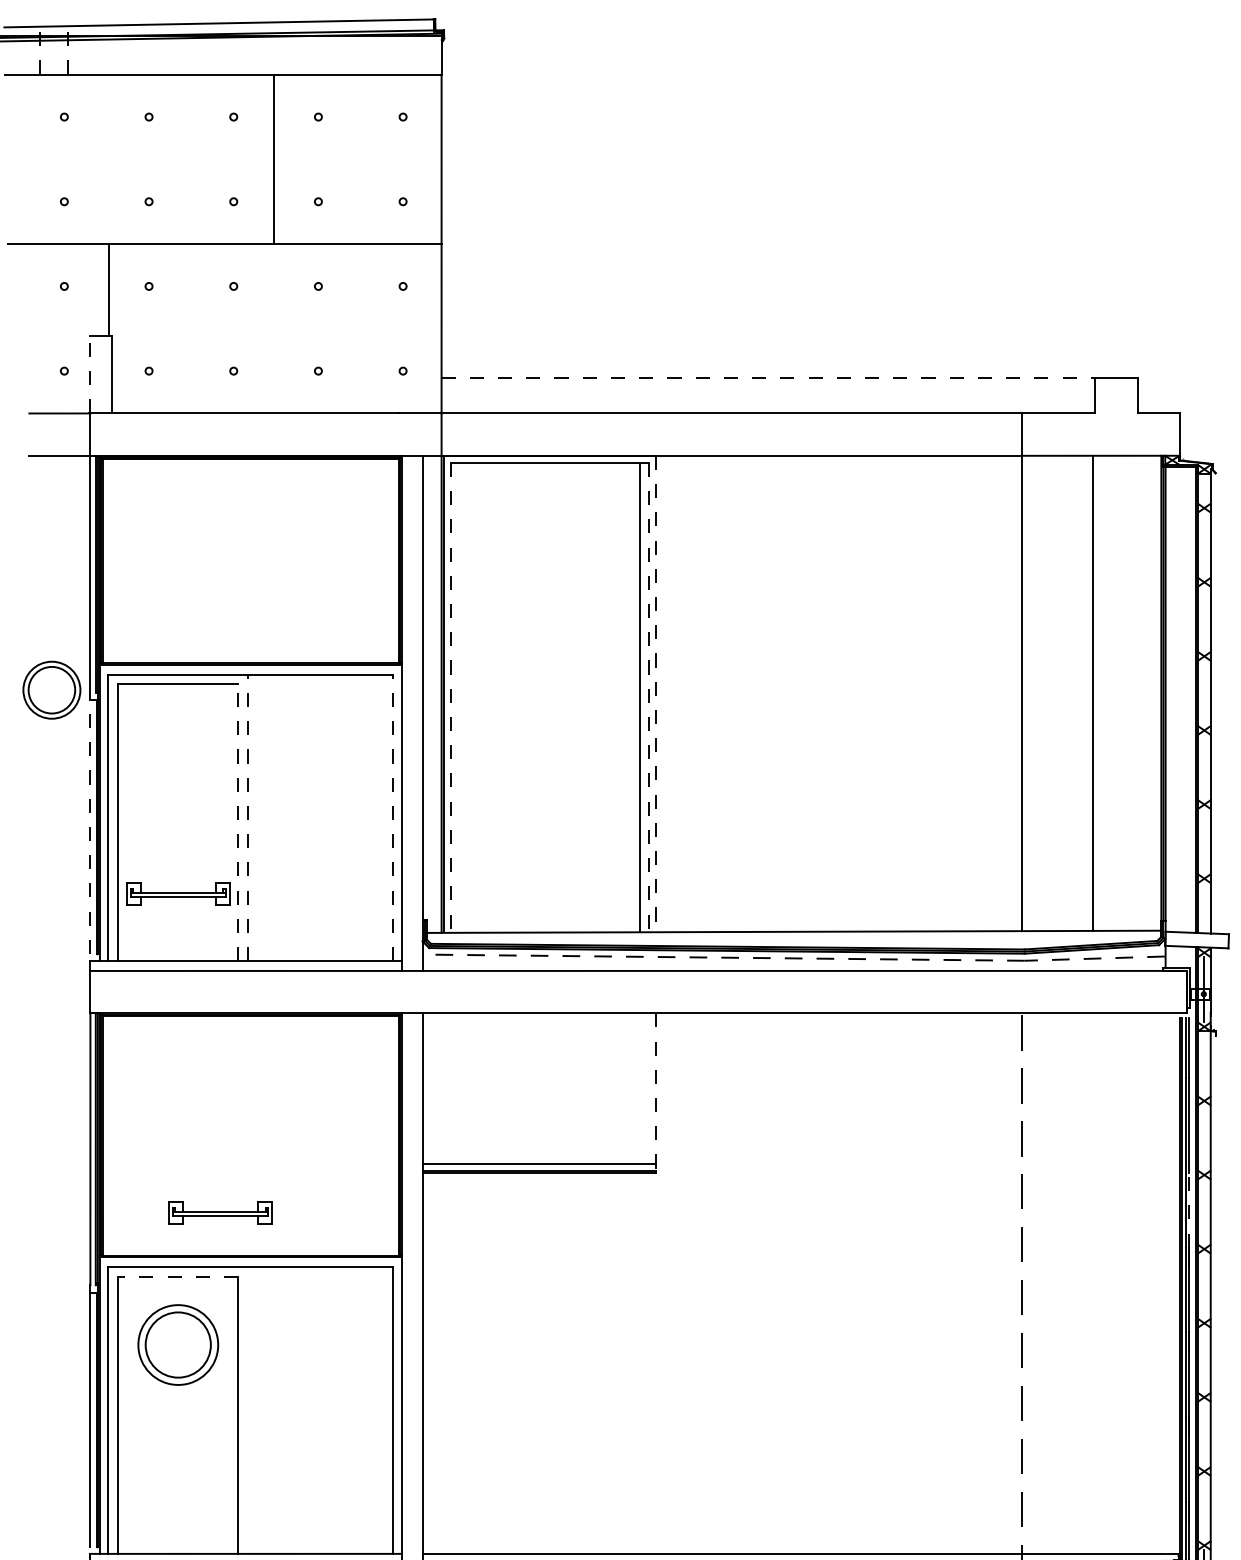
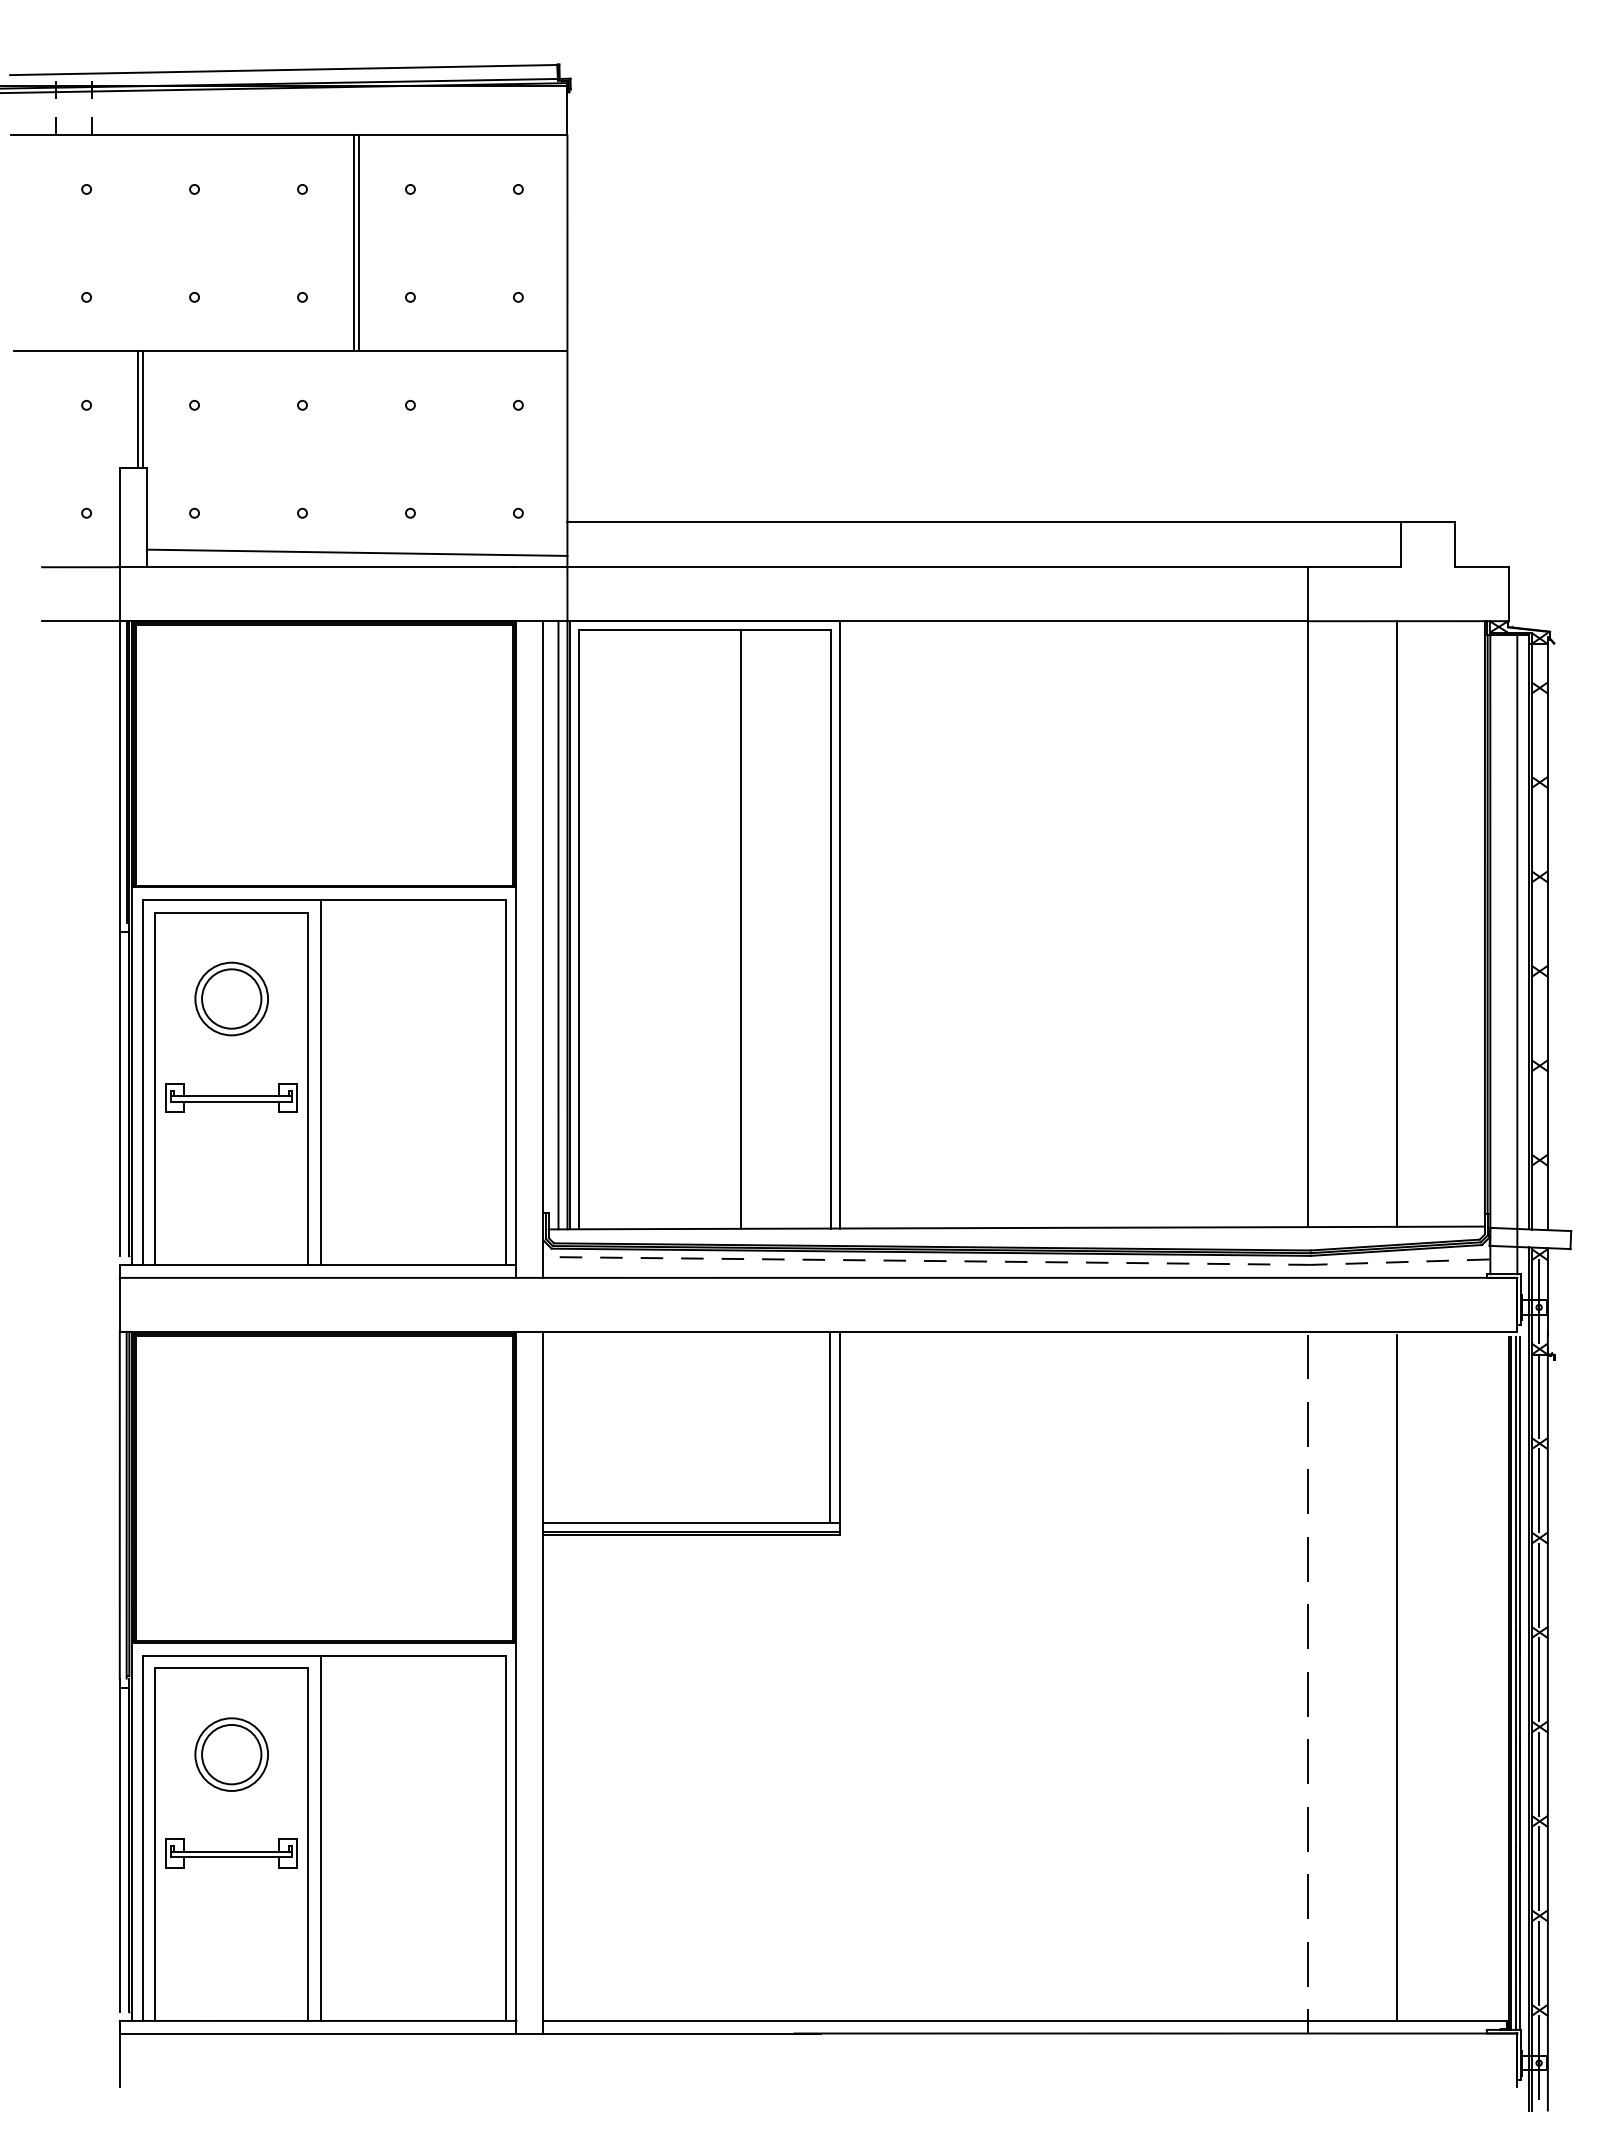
line: (278, 159) -> (359, 243), added
line: (104, 289) -> (137, 409), added
line: (90, 374) -> (119, 517), dashed -> solid
line: (768, 378) -> (984, 522), dashed -> solid
line: (276, 401) -> (356, 552), added
part: (51, 689) -> (231, 998), moved
line: (434, 694) -> (558, 925), added
line: (655, 694) -> (840, 925), dashed -> solid
line: (640, 697) -> (741, 929), moved
line: (451, 698) -> (579, 930), dashed -> solid
line: (648, 698) -> (831, 930), dashed -> solid
line: (1186, 717) -> (1517, 954), added
line: (247, 817) -> (320, 1082), dashed -> solid
line: (392, 817) -> (505, 1082), dashed -> solid
line: (238, 822) -> (308, 1088), dashed -> solid
line: (90, 823) -> (119, 1089), dashed -> solid
part: (178, 893) -> (231, 1097), moved
line: (1203, 1063) -> (1538, 1395), added
line: (647, 1088) -> (829, 1427), added
line: (655, 1092) -> (840, 1432), dashed -> solid
line: (1203, 1137) -> (1538, 1490), added
line: (1189, 1209) -> (1520, 1582), dashed -> solid
line: (1203, 1211) -> (1538, 1584), added
part: (220, 1213) -> (231, 1853), moved
line: (178, 1277) -> (231, 1668), dashed -> solid
line: (1092, 1284) -> (1397, 1677), added
line: (1203, 1286) -> (1538, 1679), added
part: (178, 1344) -> (231, 1754), size x0.71
line: (1203, 1359) -> (1538, 1773), added
line: (247, 1409) -> (320, 1837), added
line: (1203, 1434) -> (1538, 1868), added
line: (1203, 1508) -> (1538, 1962), added

